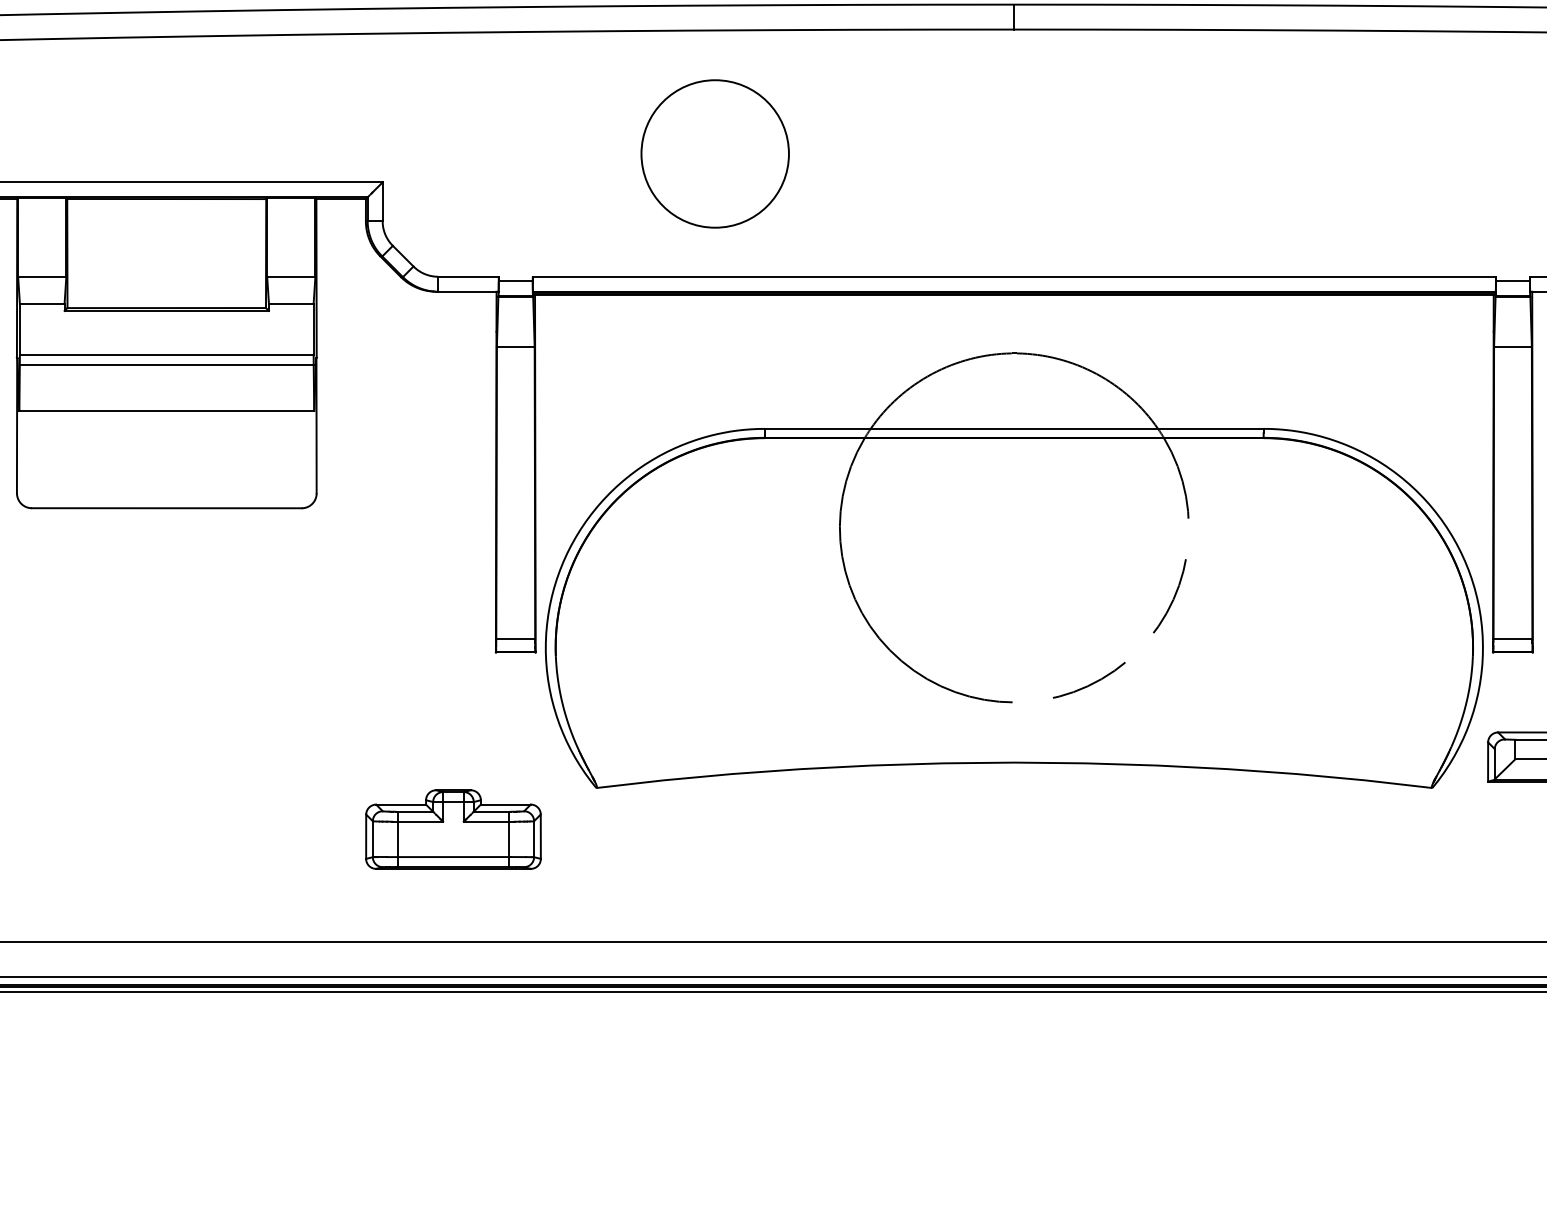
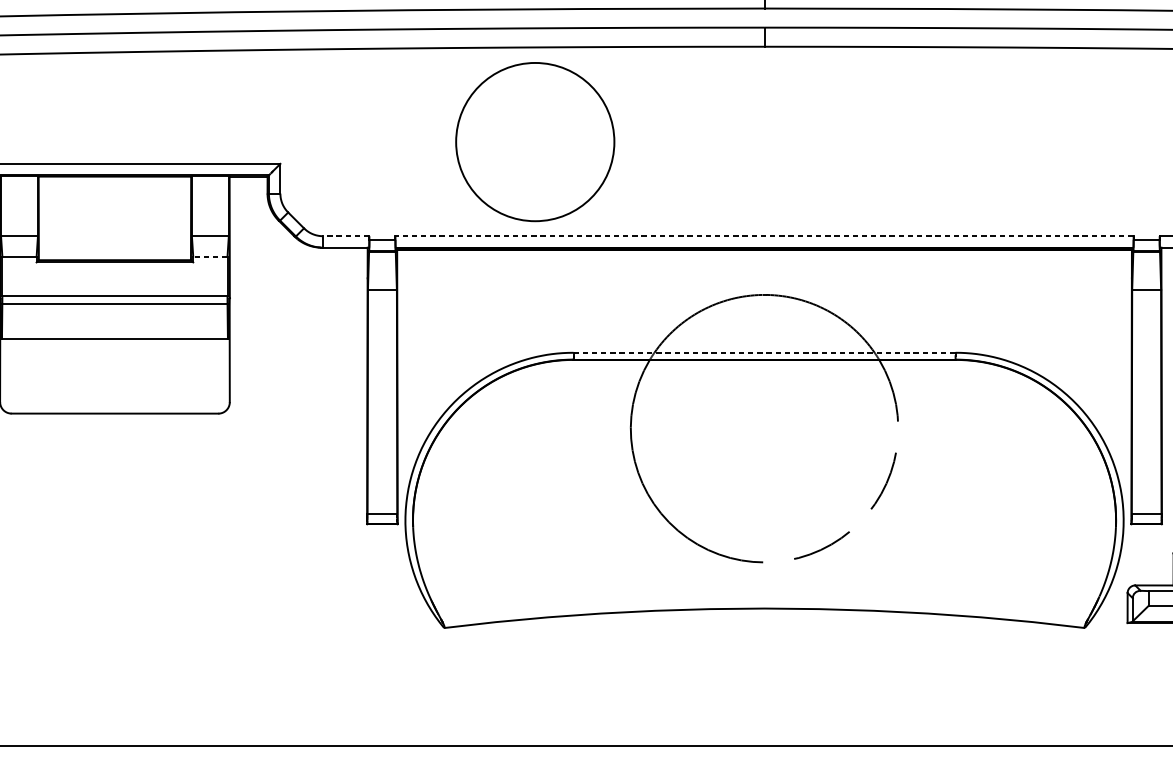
circle: (714, 153) -> (534, 141), size x1.4
line: (468, 276) -> (346, 235), solid -> dashed
line: (1014, 276) -> (764, 235), solid -> dashed
line: (290, 303) -> (209, 256), solid -> dashed
line: (1014, 428) -> (764, 352), solid -> dashed
part: (453, 829) -> (334, 659), removed

